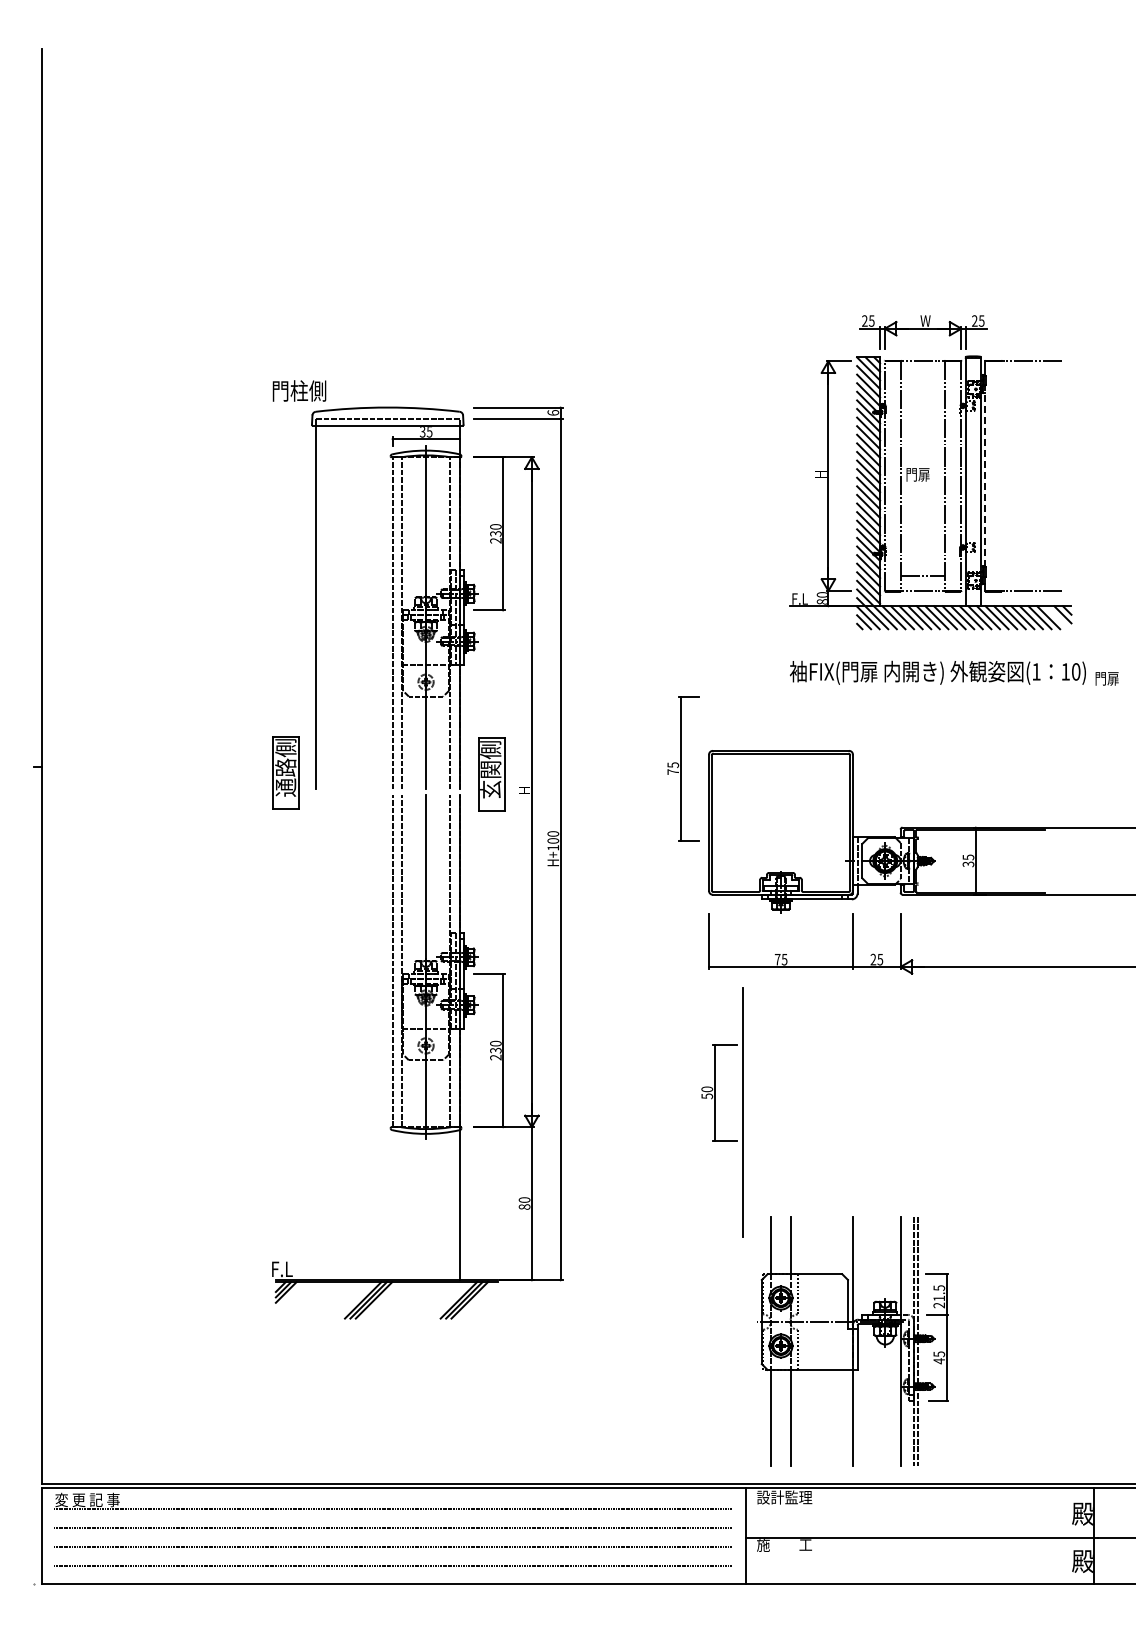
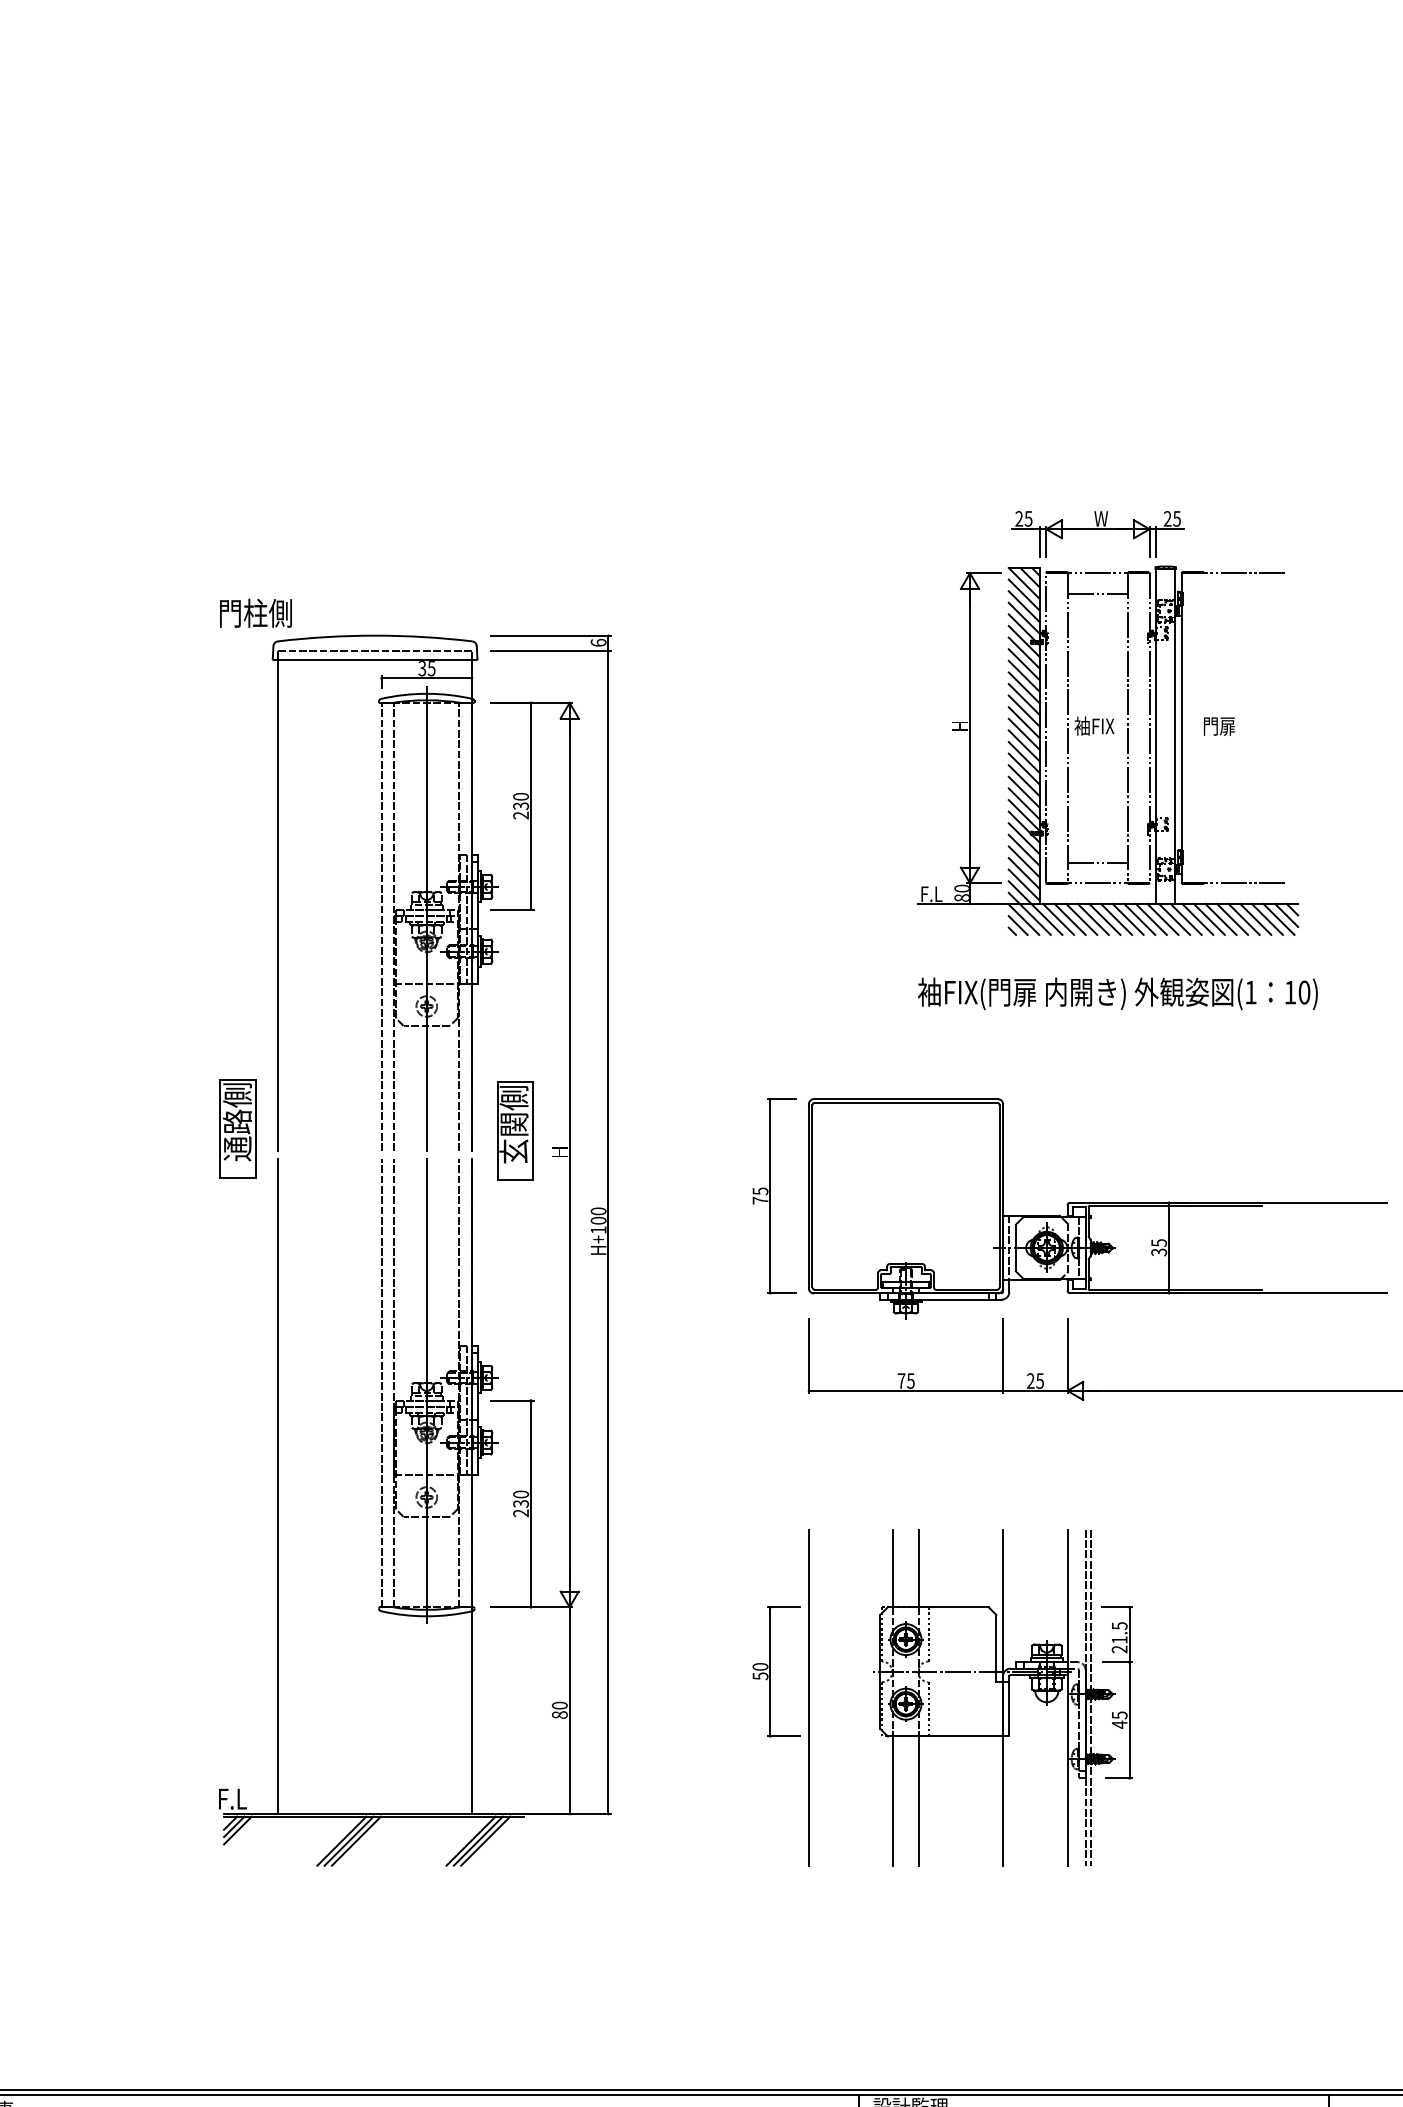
line: (923, 376) -> (1098, 593), added
text: (920, 474) -> (1094, 726), 門扉 -> 袖FIX
line: (985, 476) -> (1182, 728), dashed -> solid
line: (1056, 617) -> (1277, 919), added
text: (1106, 678) -> (1218, 726), moved
part: (683, 768) -> (774, 1195), moved
line: (315, 1037) -> (277, 1486), added
part: (715, 1112) -> (771, 1698), moved
part: (852, 1341) -> (1002, 1698), moved

